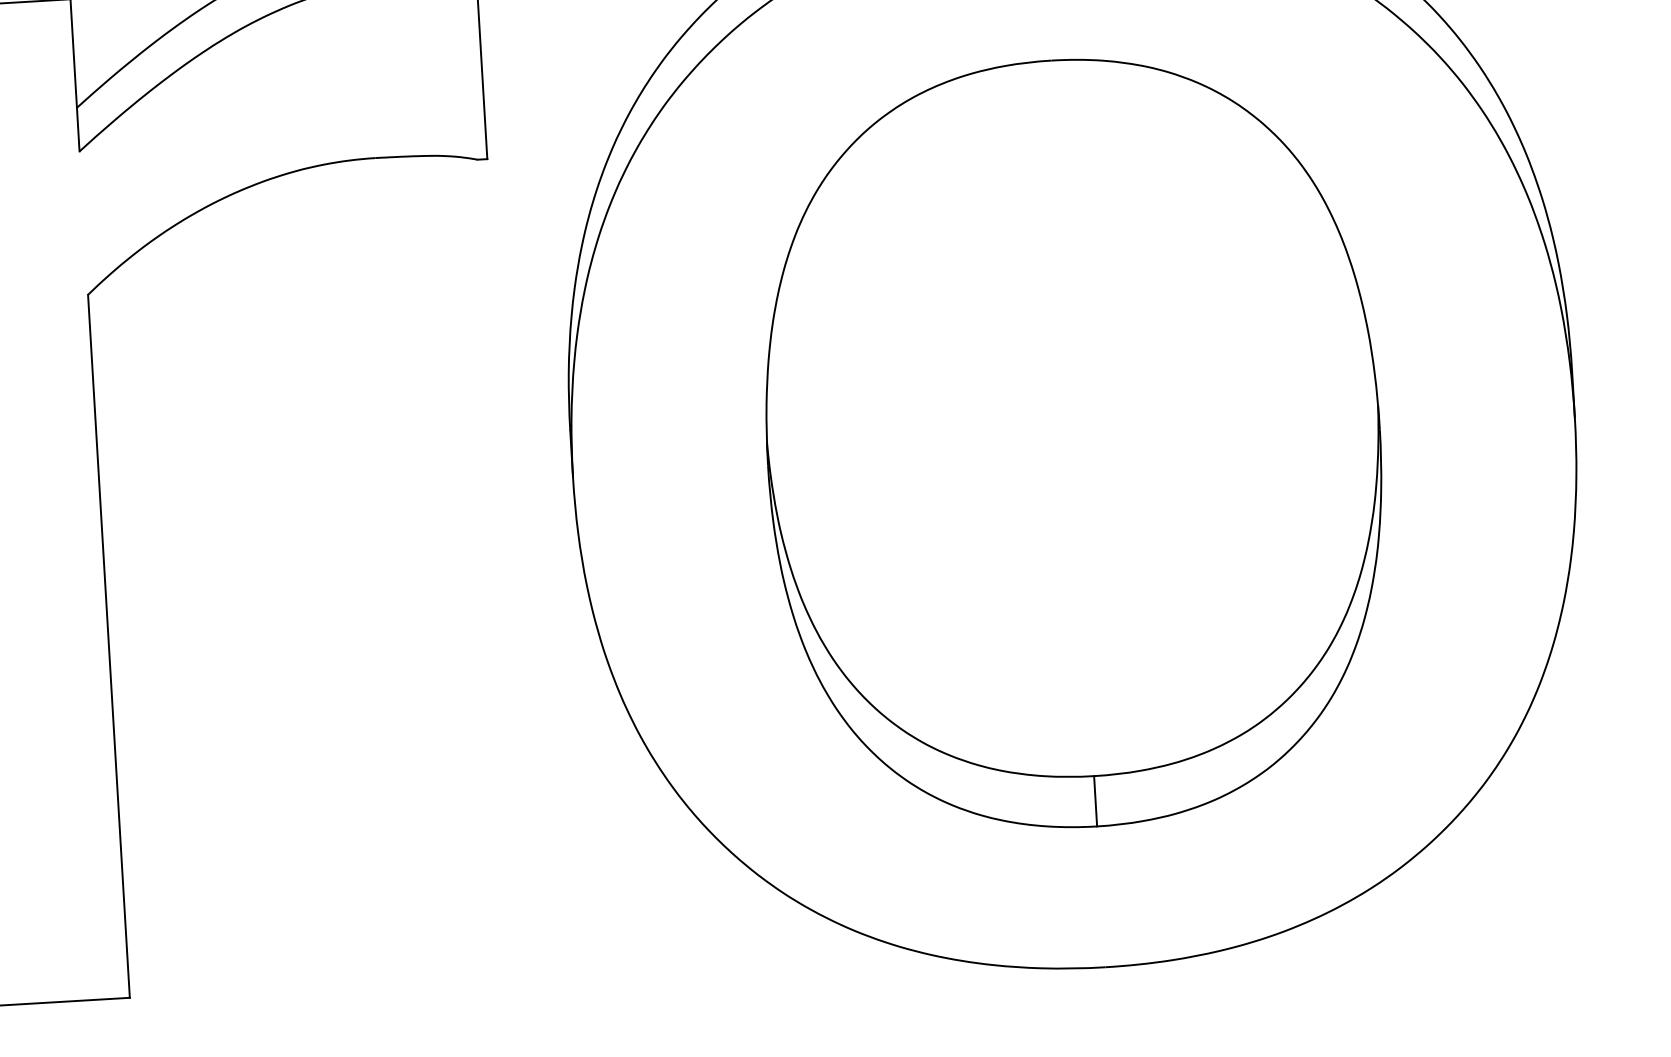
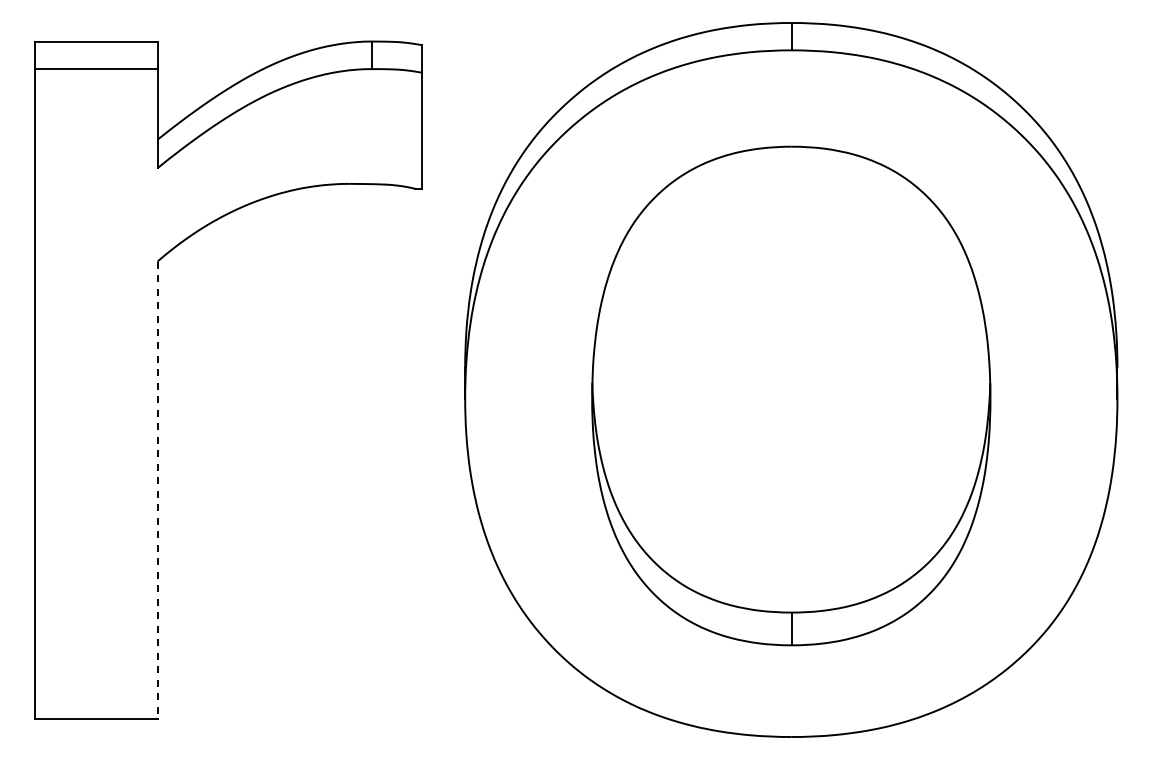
line: (108, 646) -> (157, 490), solid -> dashed

